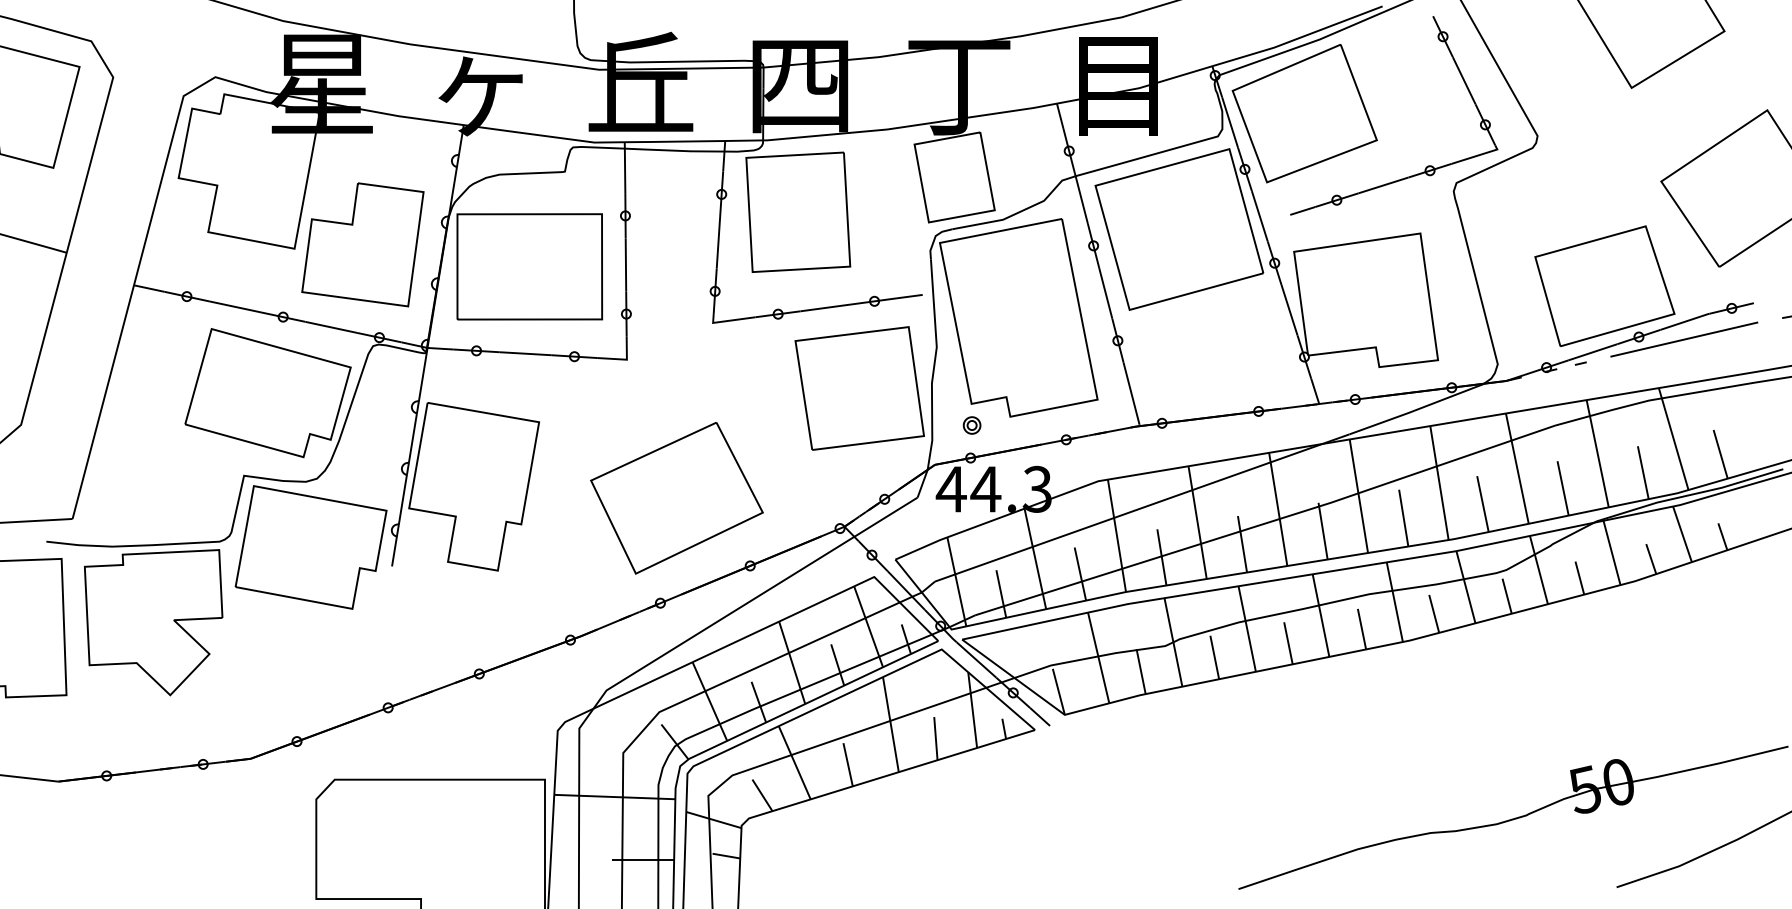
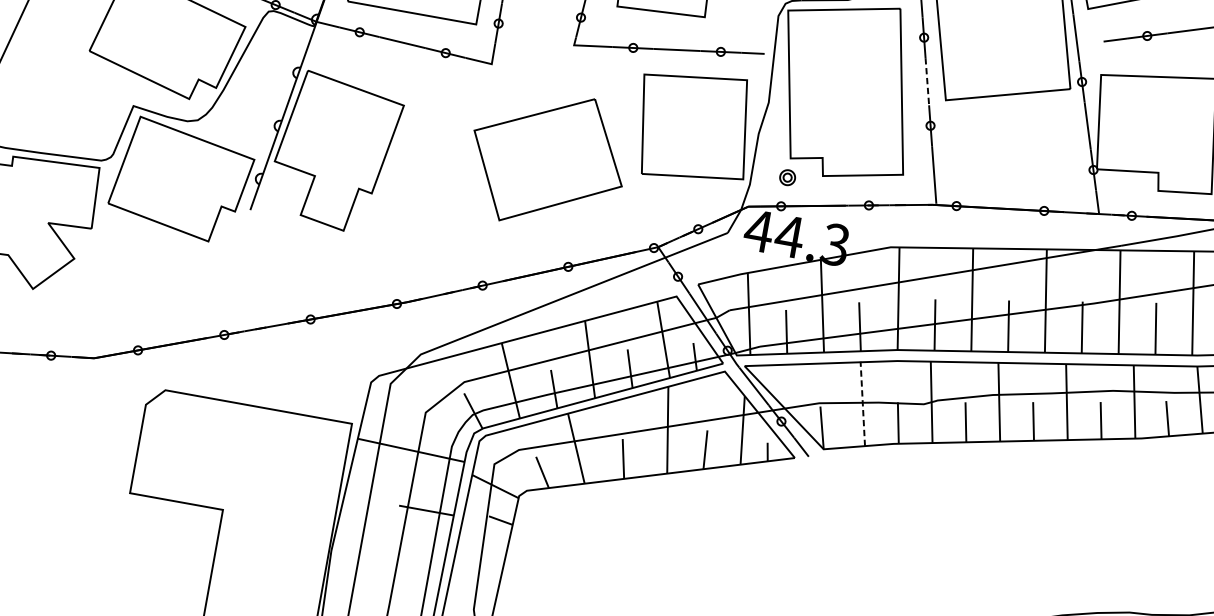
line: (1105, 293) -> (927, 81), solid -> dashed
part: (676, 498) -> (547, 160), moved
line: (1098, 657) -> (862, 403), solid -> dashed

